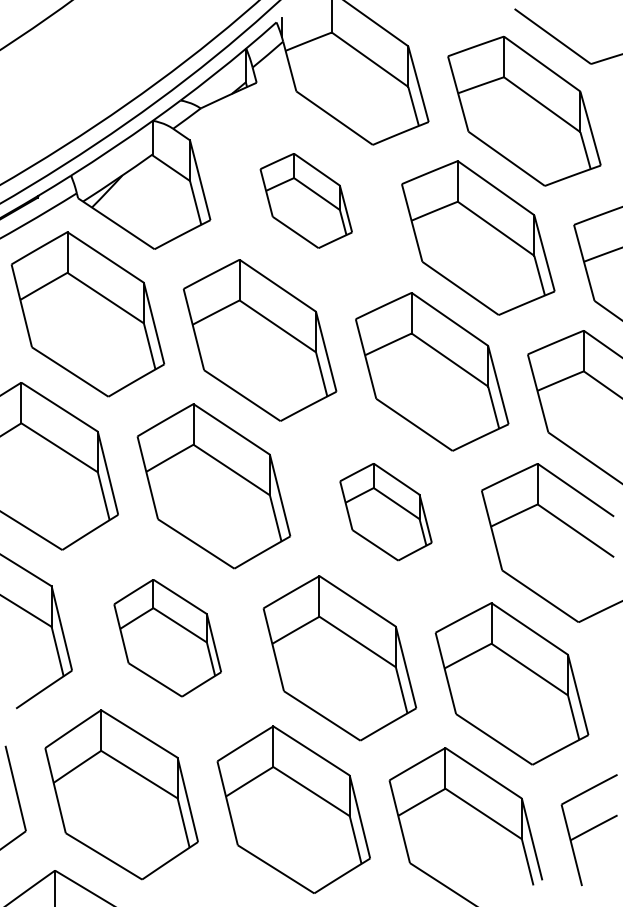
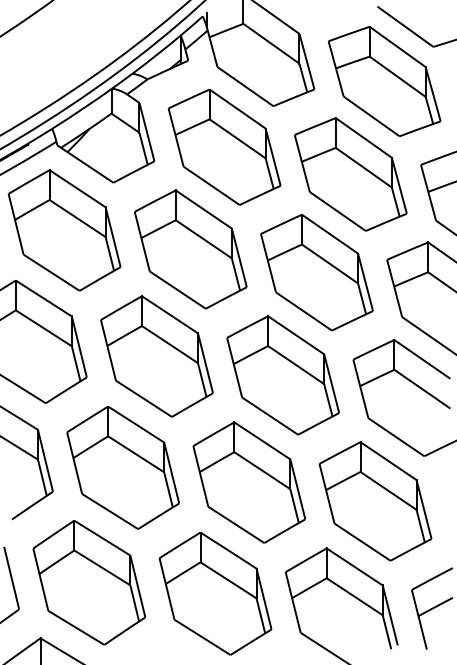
part: (306, 200) -> (224, 147), size x1.67
part: (385, 511) -> (282, 375), size x1.67
part: (167, 638) -> (122, 468), size x1.43

